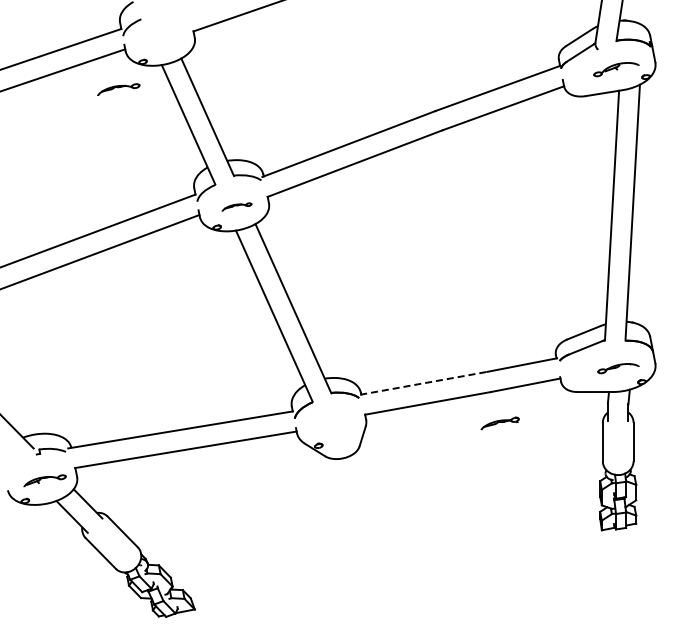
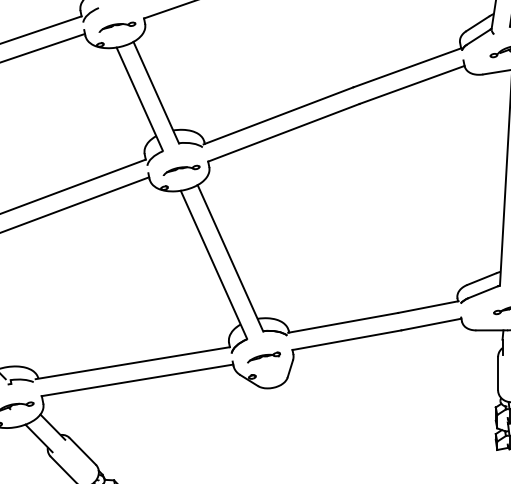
part: (118, 89) -> (117, 27), moved
part: (236, 206) -> (181, 169), size x1.43
line: (423, 383) -> (342, 323), dashed -> solid
part: (499, 423) -> (263, 357), moved

